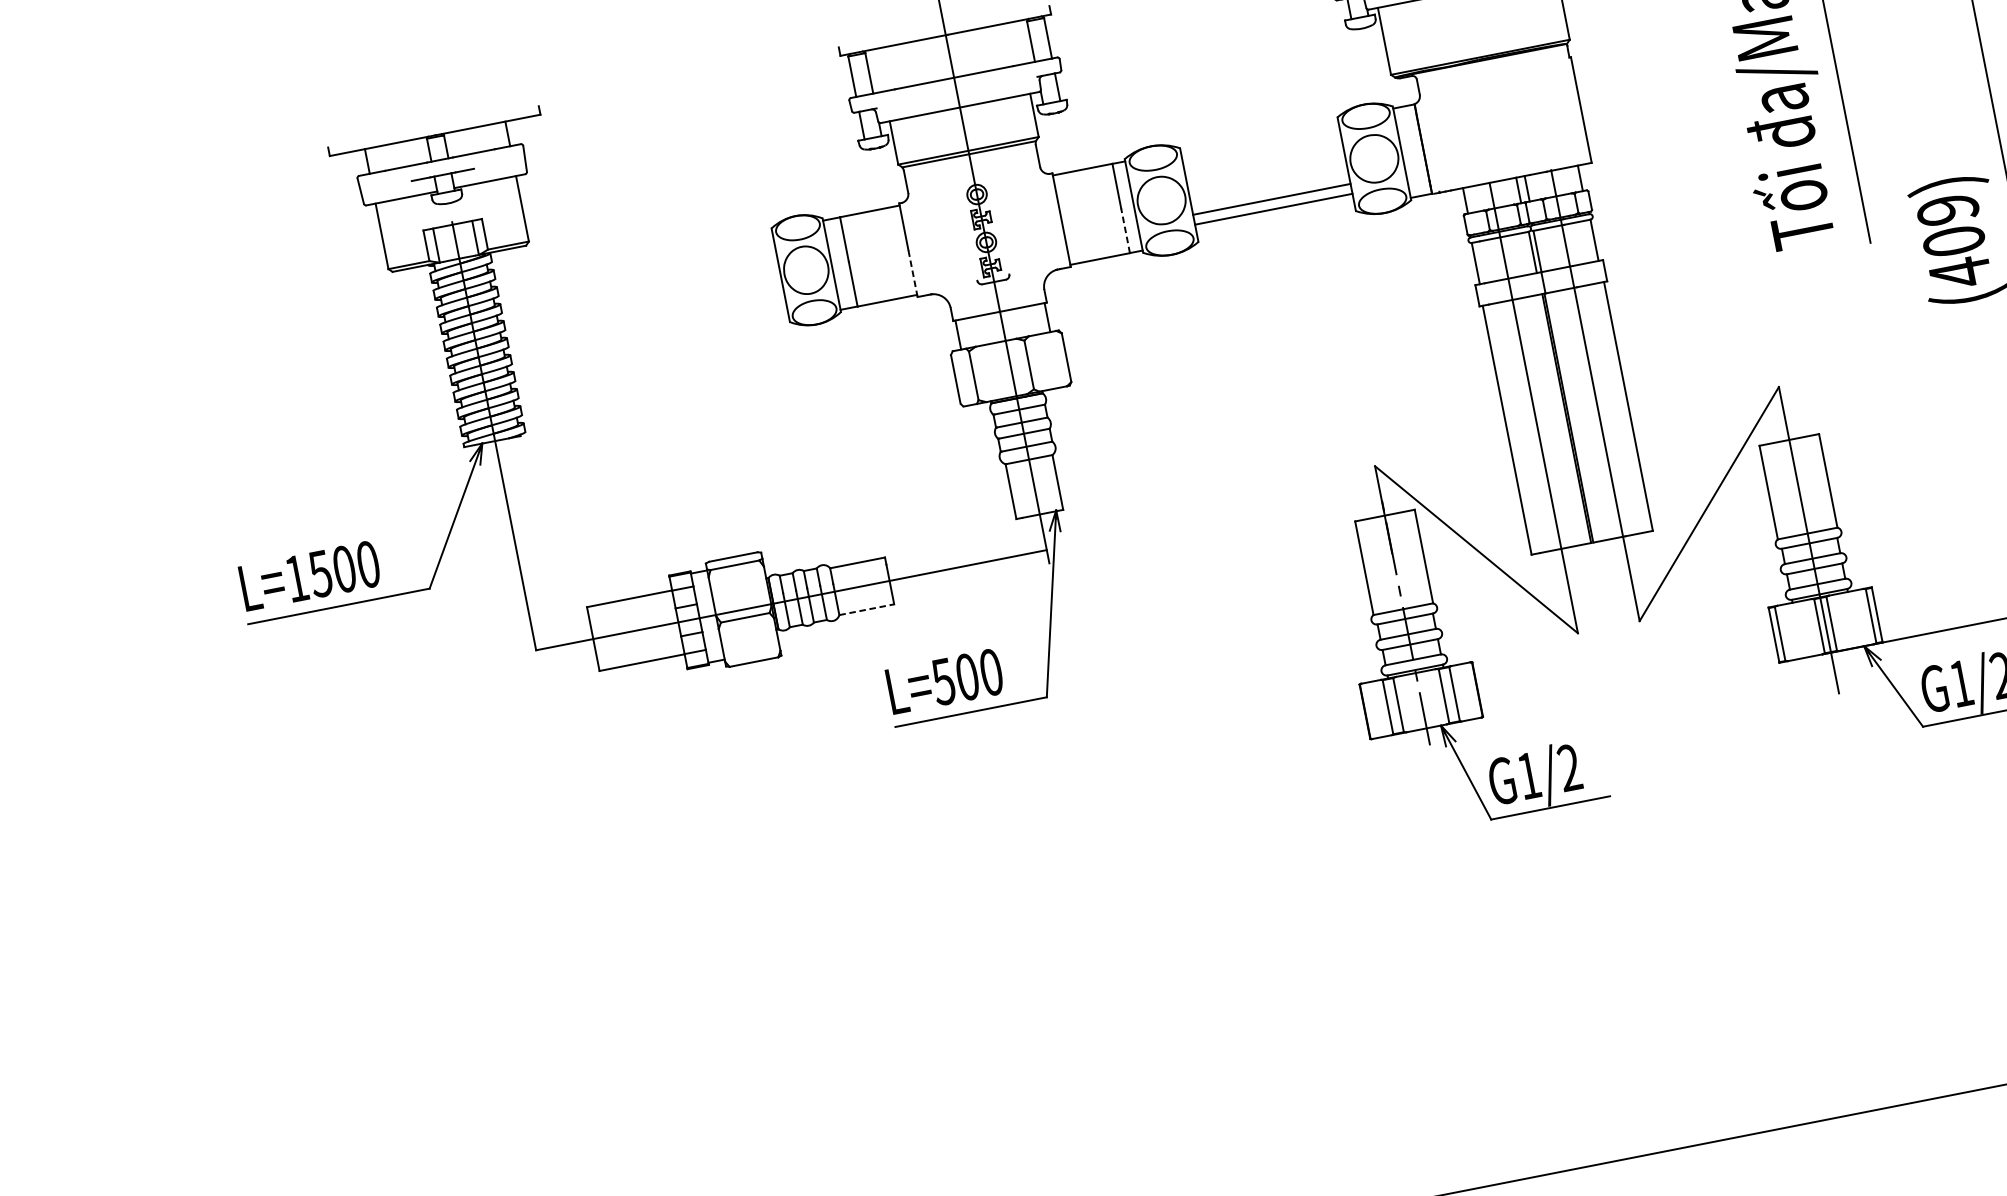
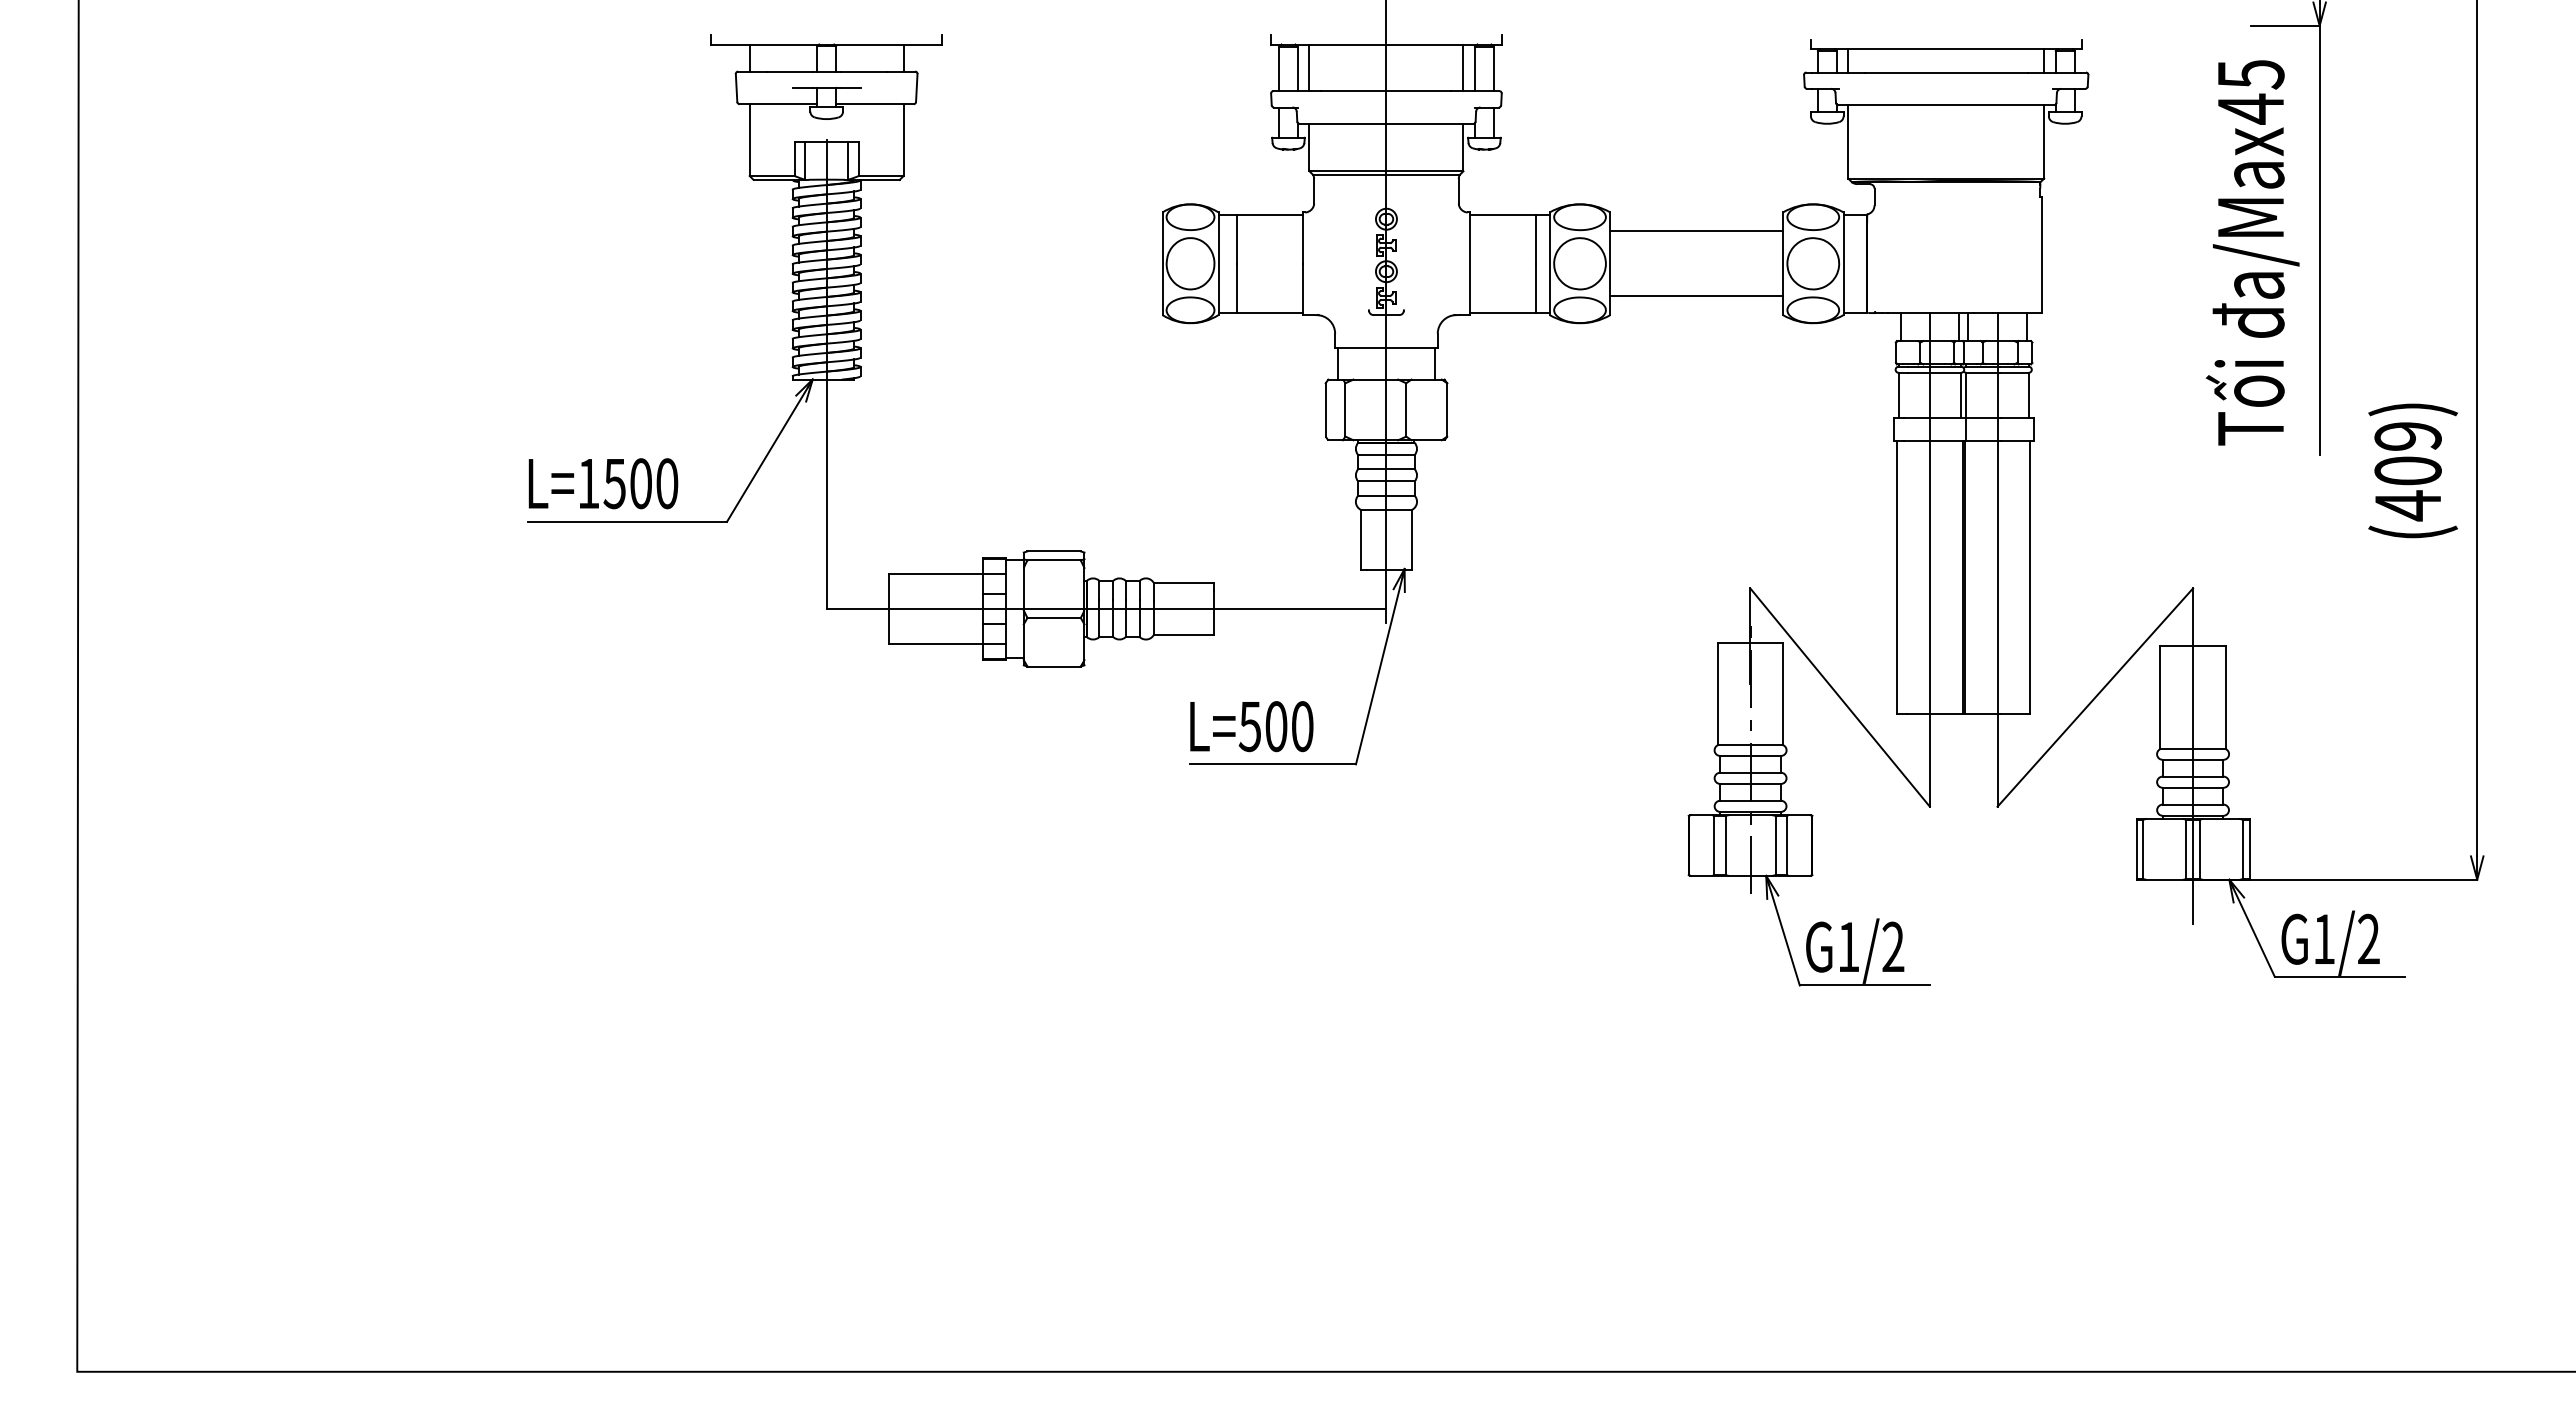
line: (1020, 42) -> (1463, 67), added
line: (879, 69) -> (1309, 67), added
line: (1271, 199) -> (1696, 231), moved
line: (1125, 230) -> (1535, 287), dashed -> solid
line: (913, 273) -> (1302, 289), dashed -> solid
line: (867, 609) -> (1184, 634), dashed -> solid

